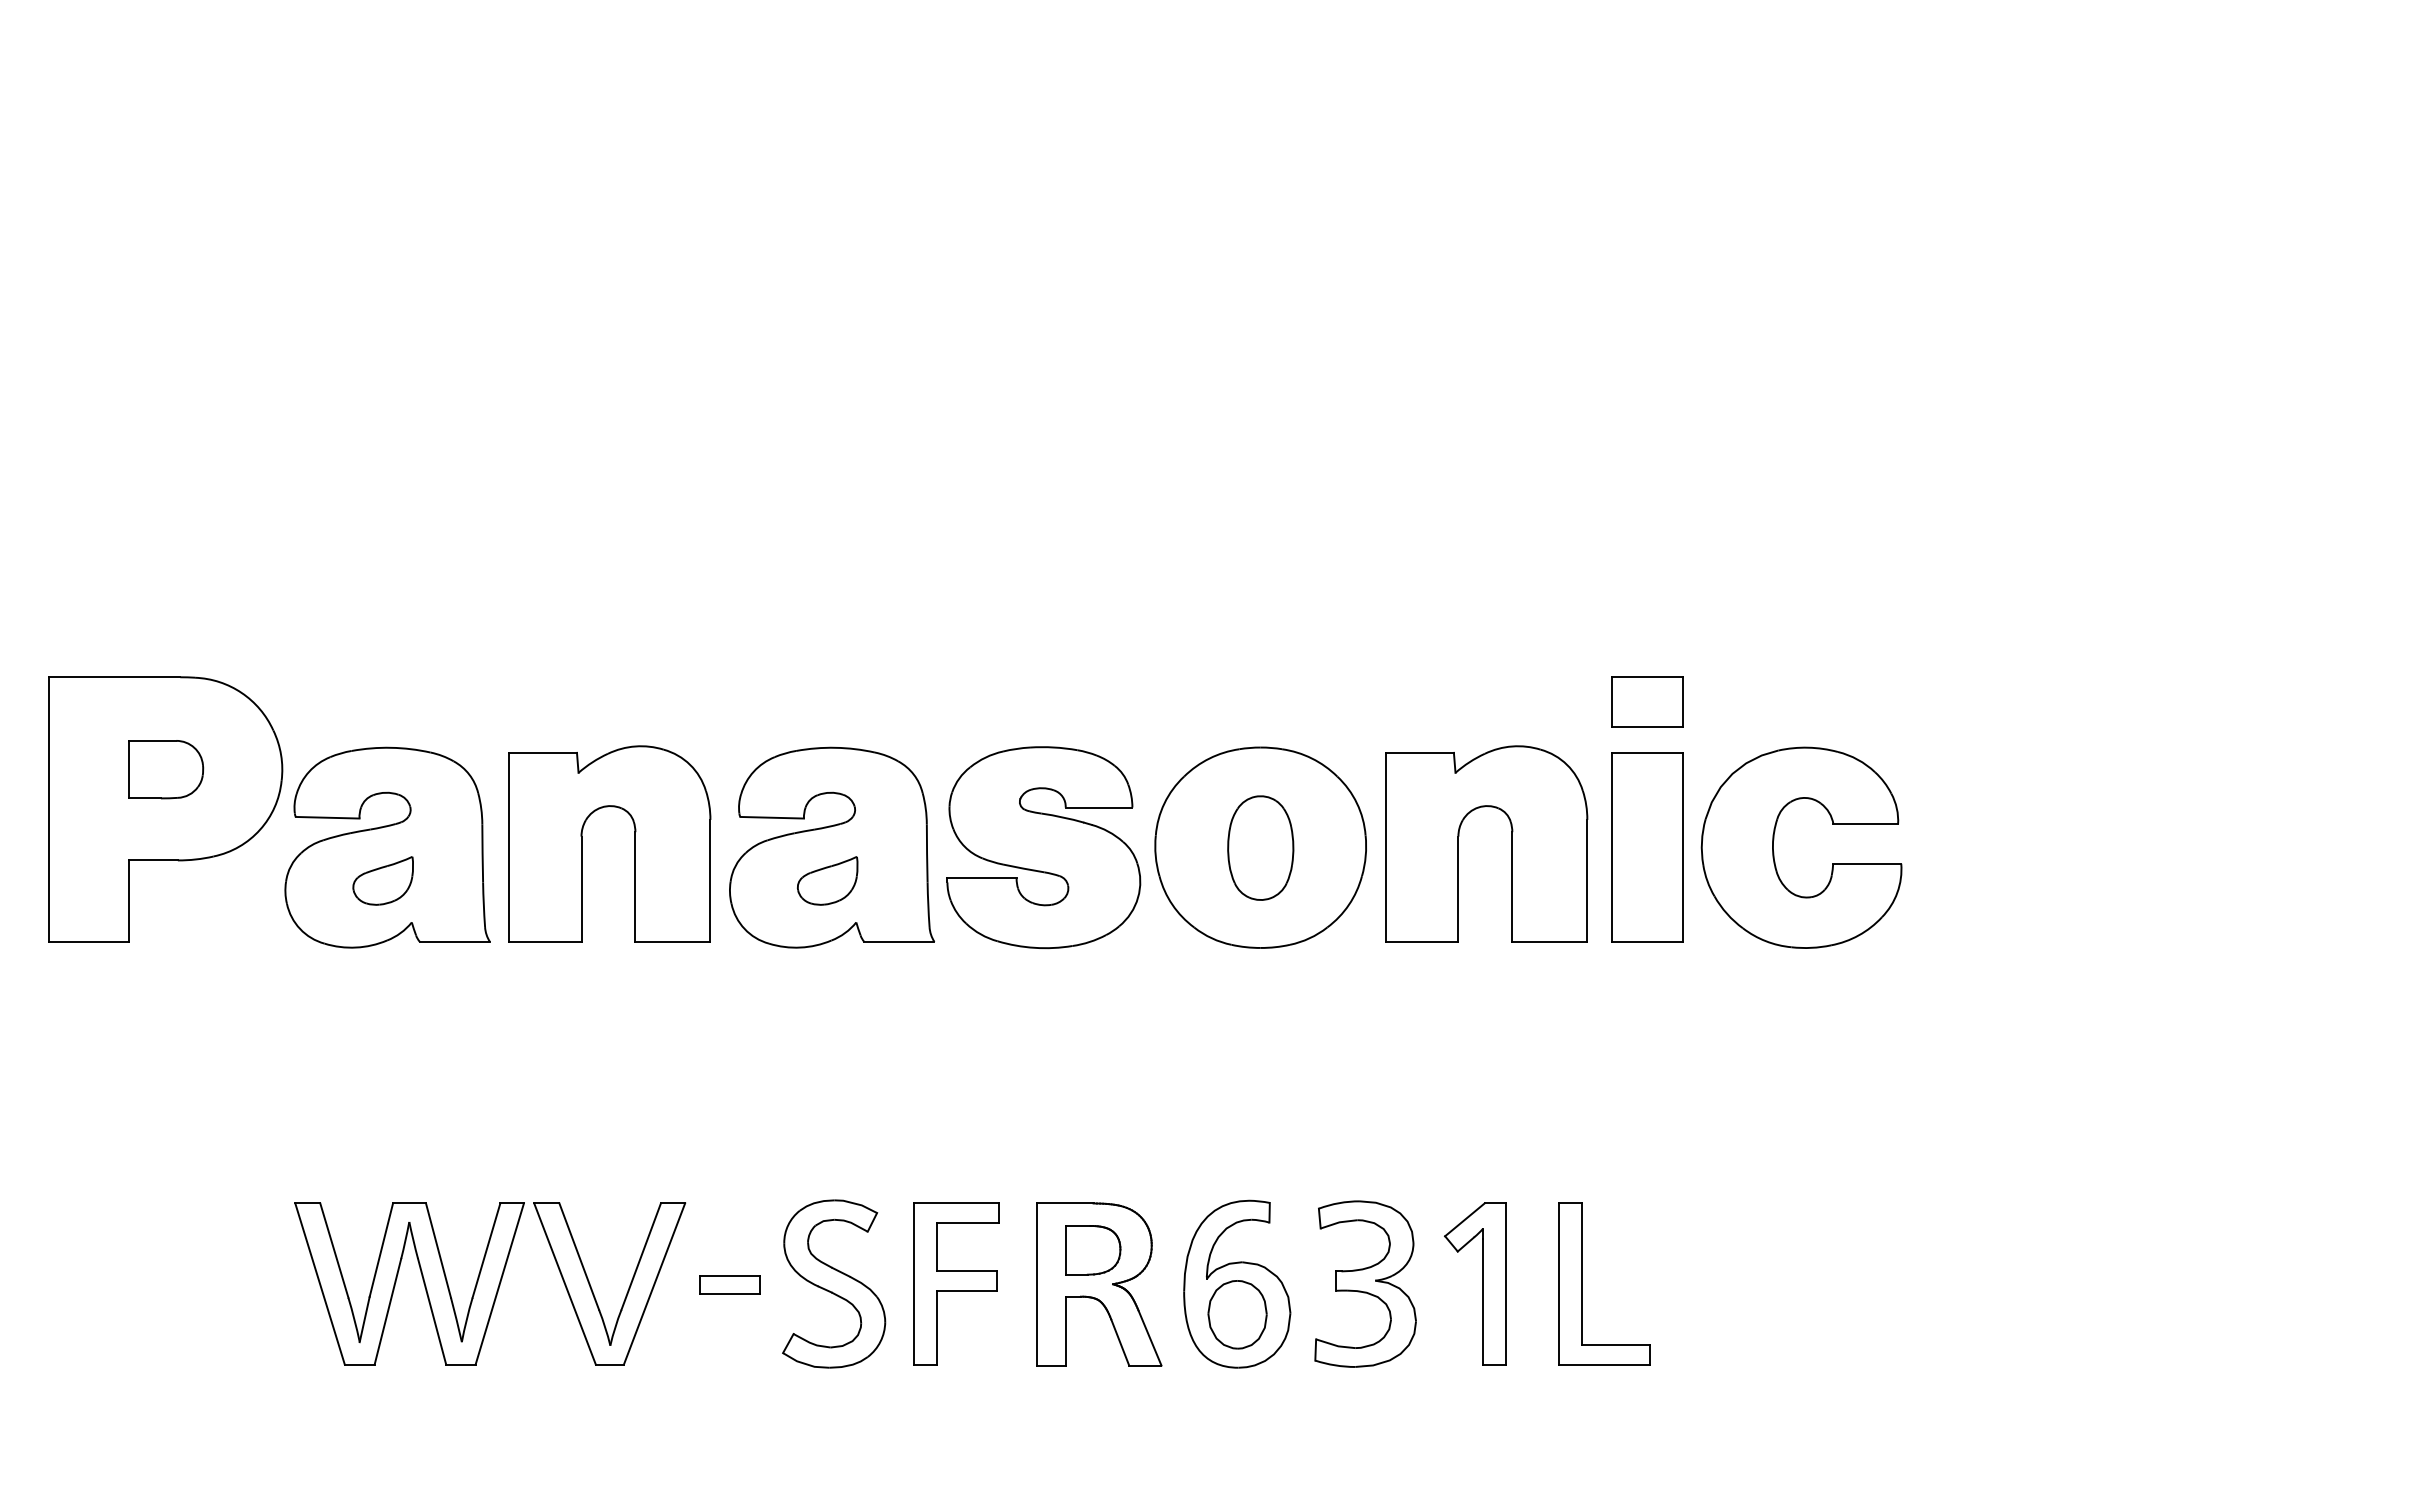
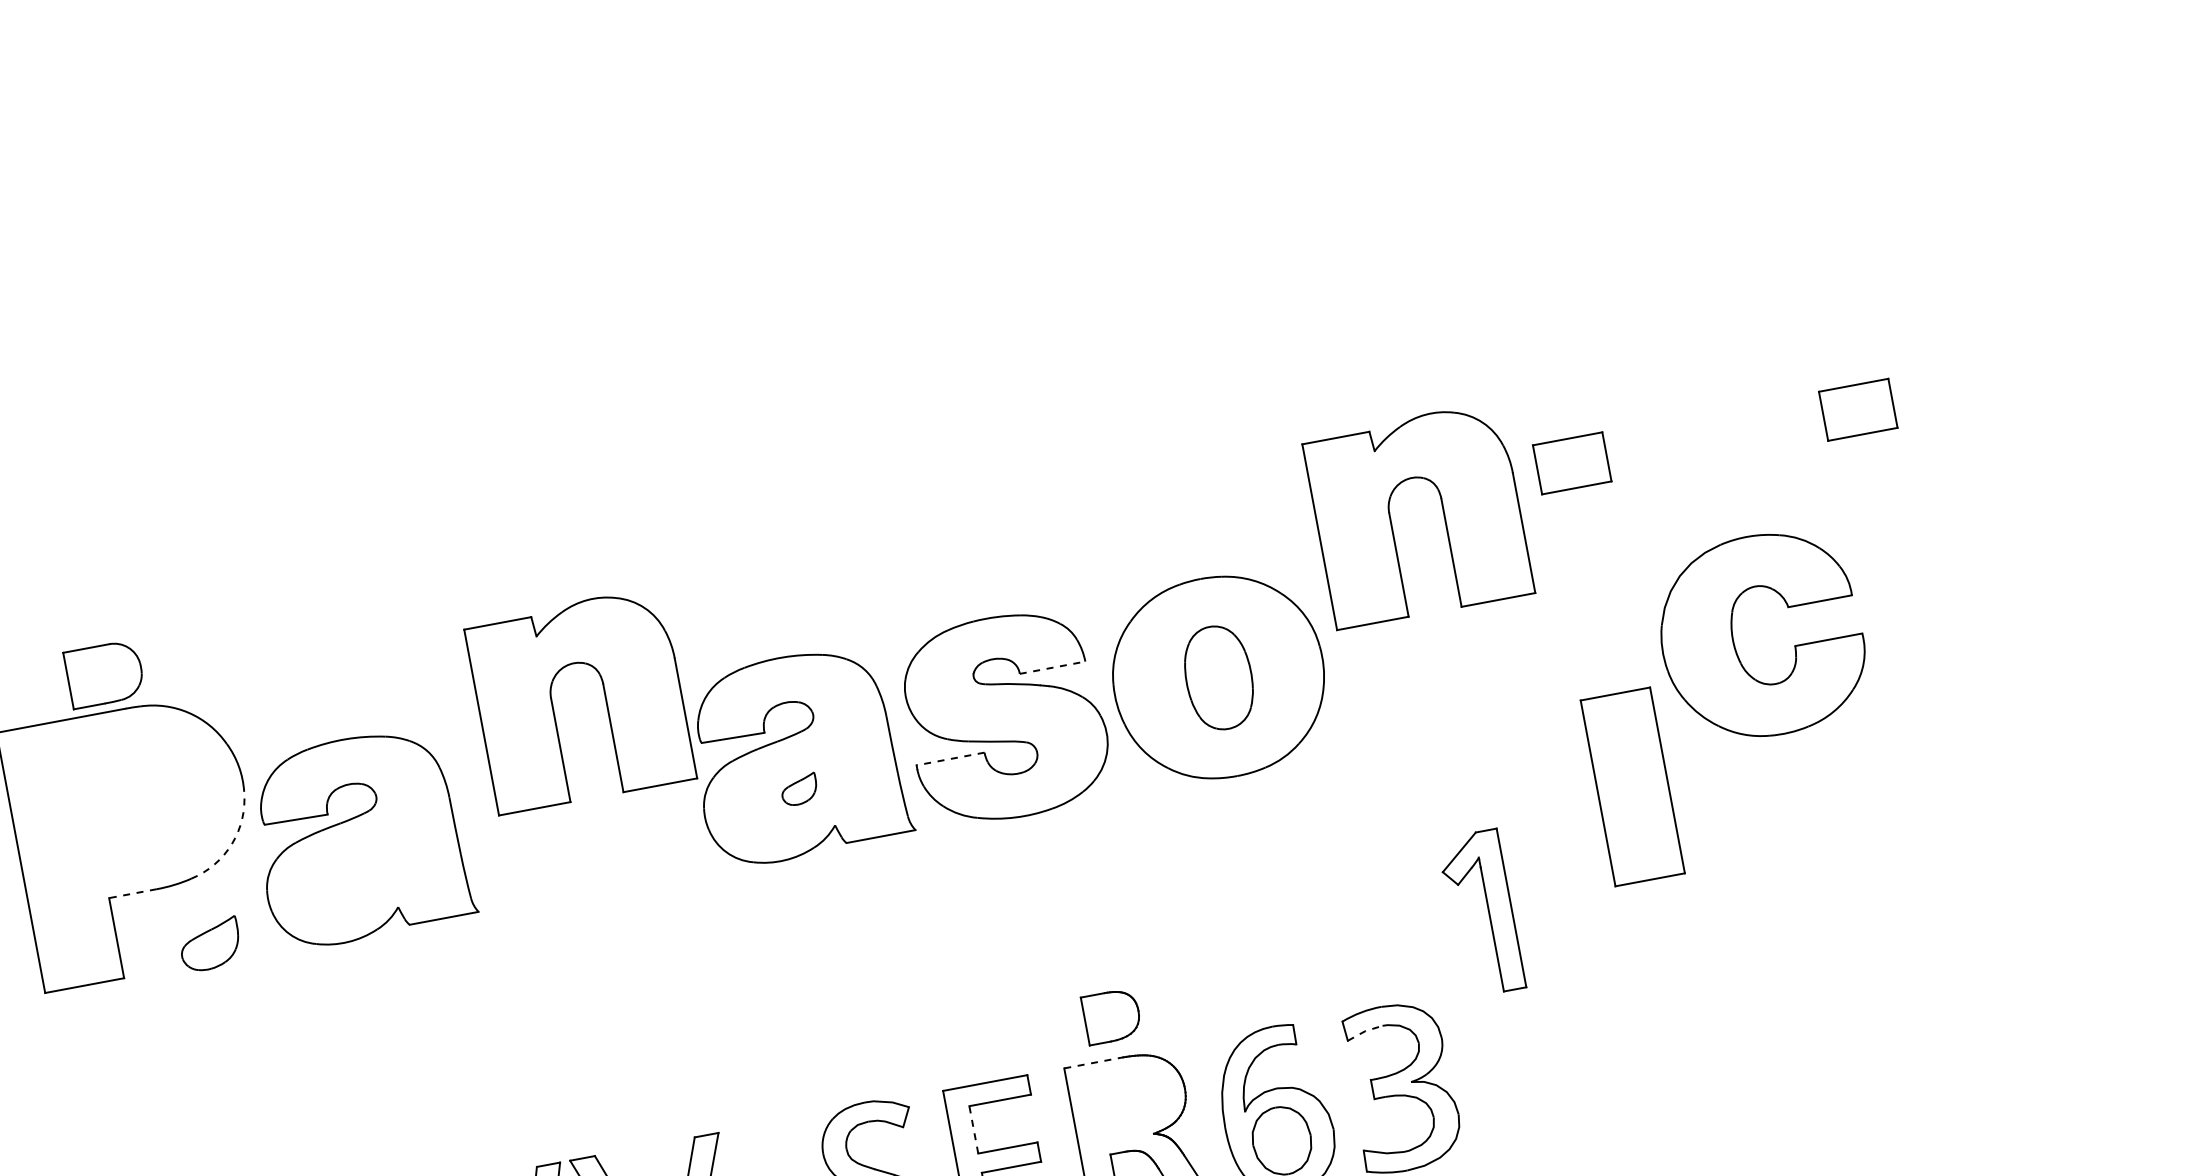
part: (1938, 701) -> (1858, 409), added
part: (166, 769) -> (105, 674), moved
line: (1099, 807) -> (1052, 667), solid -> dashed
arc: (260, 829) -> (232, 843), solid -> dashed
part: (634, 843) -> (604, 695), moved
part: (1511, 843) -> (1442, 510), moved
part: (1647, 847) -> (1632, 787), moved
part: (1774, 852) -> (1735, 645), moved
line: (153, 860) -> (132, 893), solid -> dashed
line: (982, 878) -> (951, 758), solid -> dashed
part: (382, 880) -> (209, 944), moved
part: (827, 880) -> (799, 789), size x0.6
line: (1065, 1203) -> (1092, 1063), solid -> dashed
line: (1339, 1222) -> (1365, 1031), solid -> dashed
line: (936, 1246) -> (973, 1129), solid -> dashed
part: (1093, 1250) -> (1112, 1016), moved
part: (1482, 1283) -> (1488, 911), moved
part: (1582, 1283) -> (1615, 1046), removed

